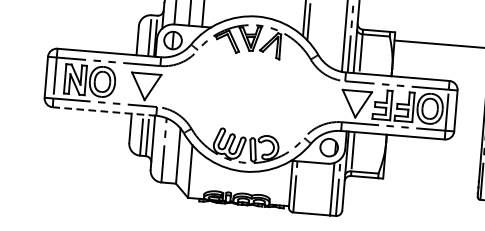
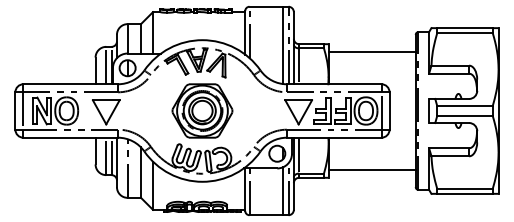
part: (251, 93) -> (202, 110), added
line: (104, 111) -> (70, 137), dashed -> solid
line: (430, 174) -> (371, 170), added

